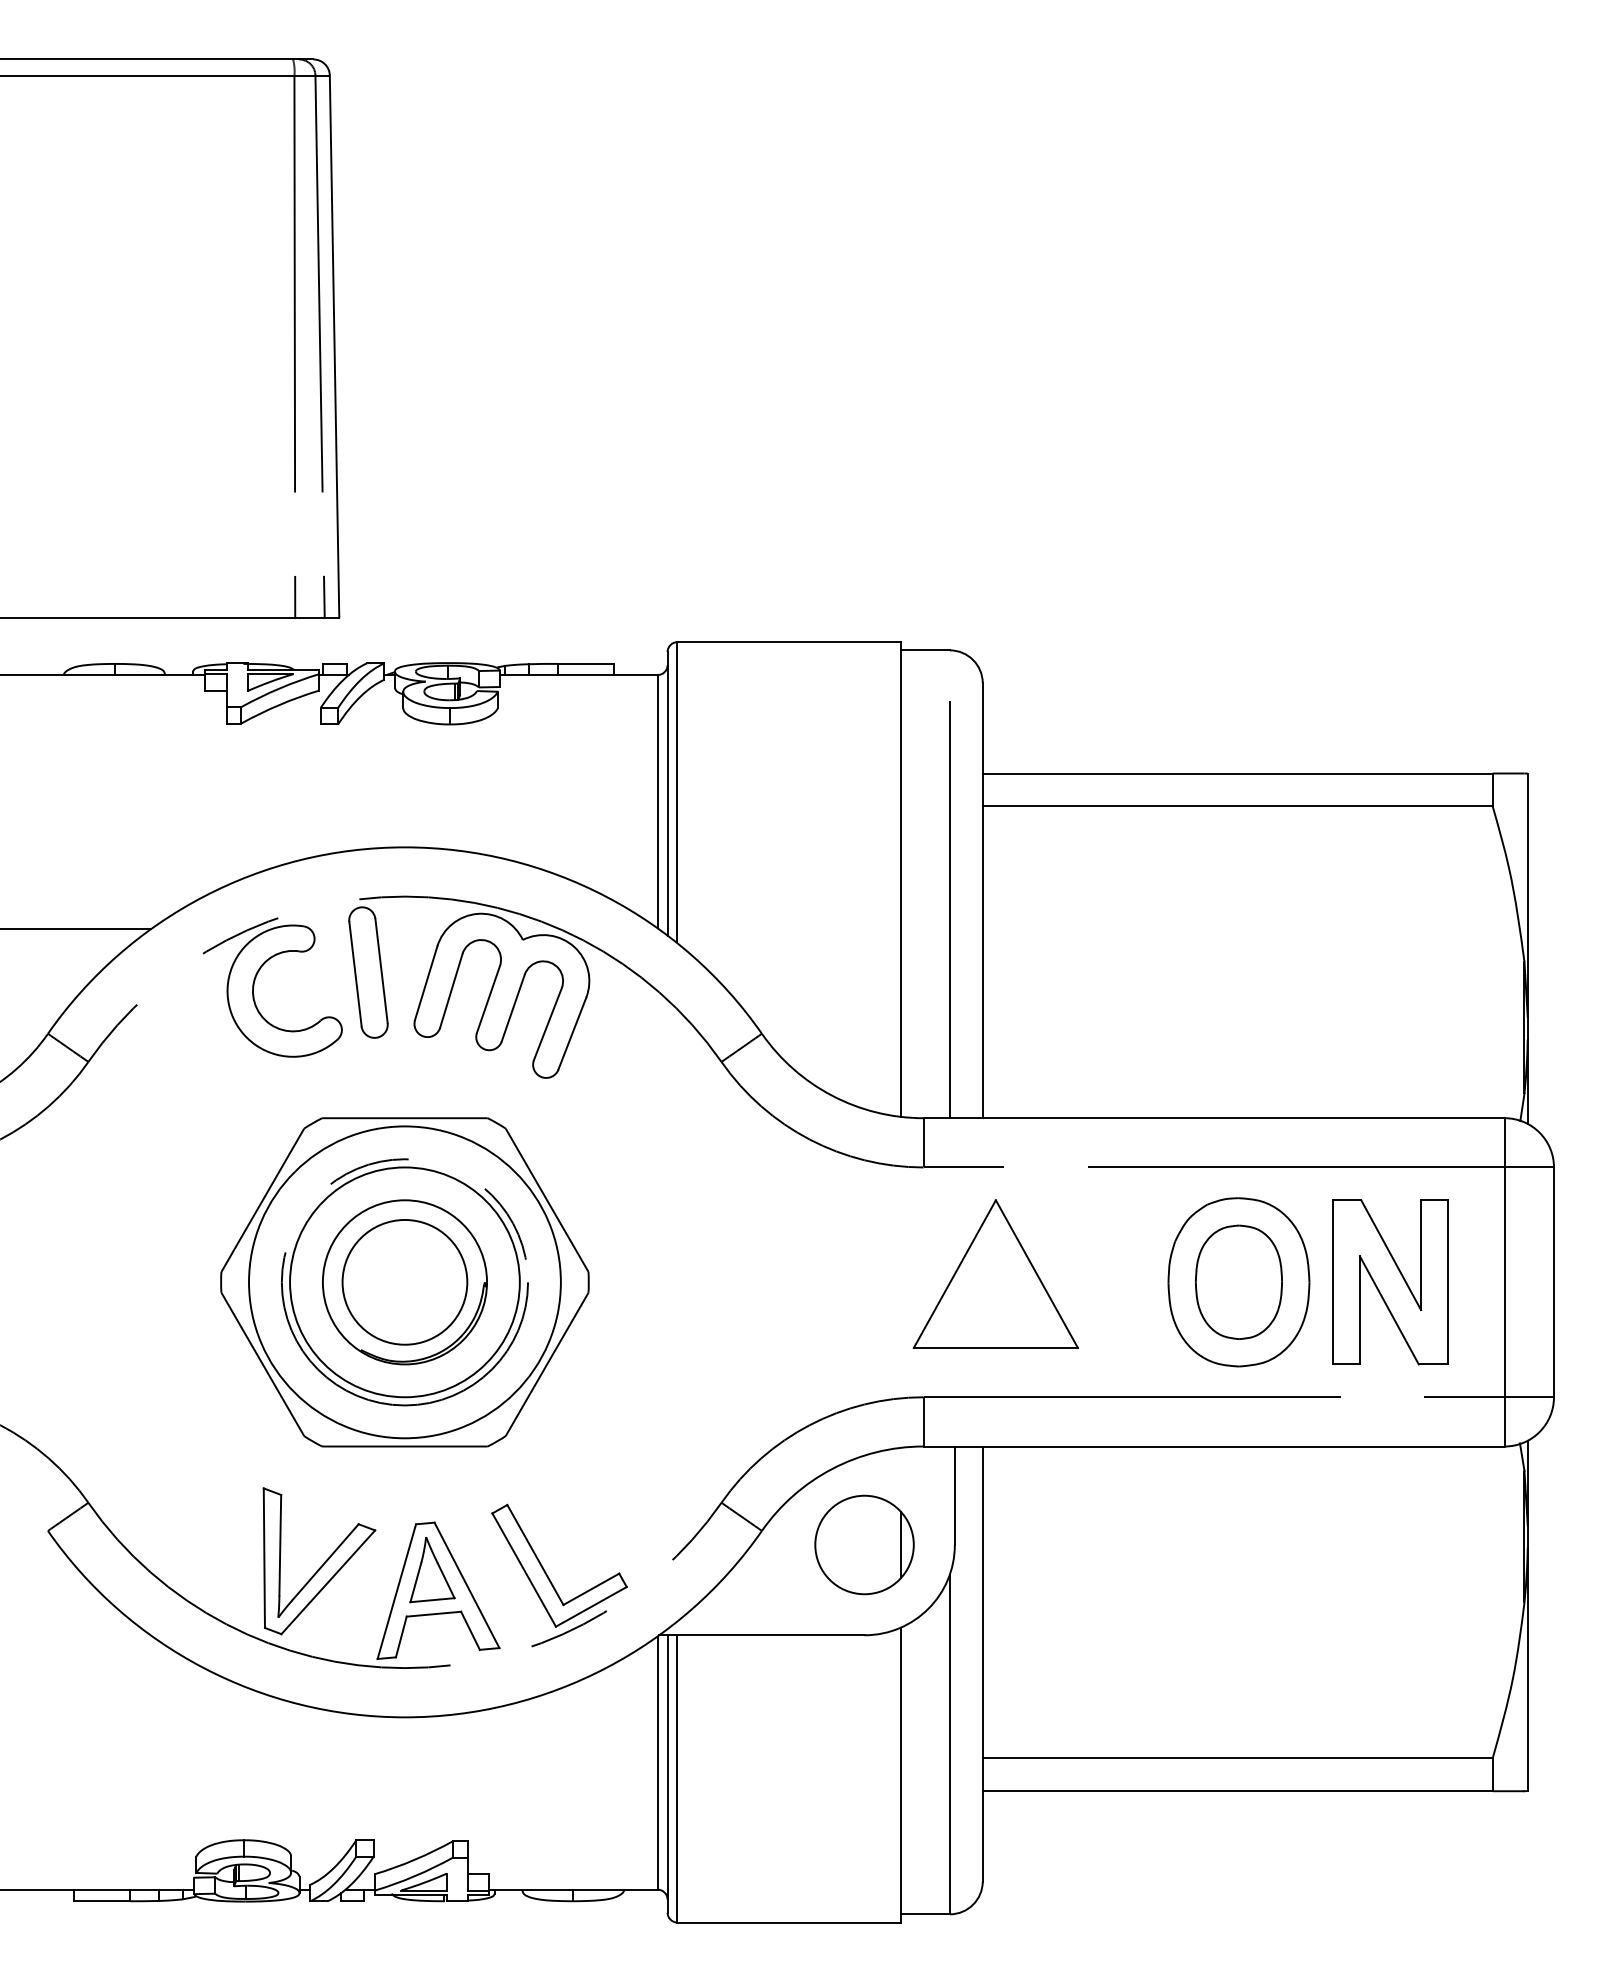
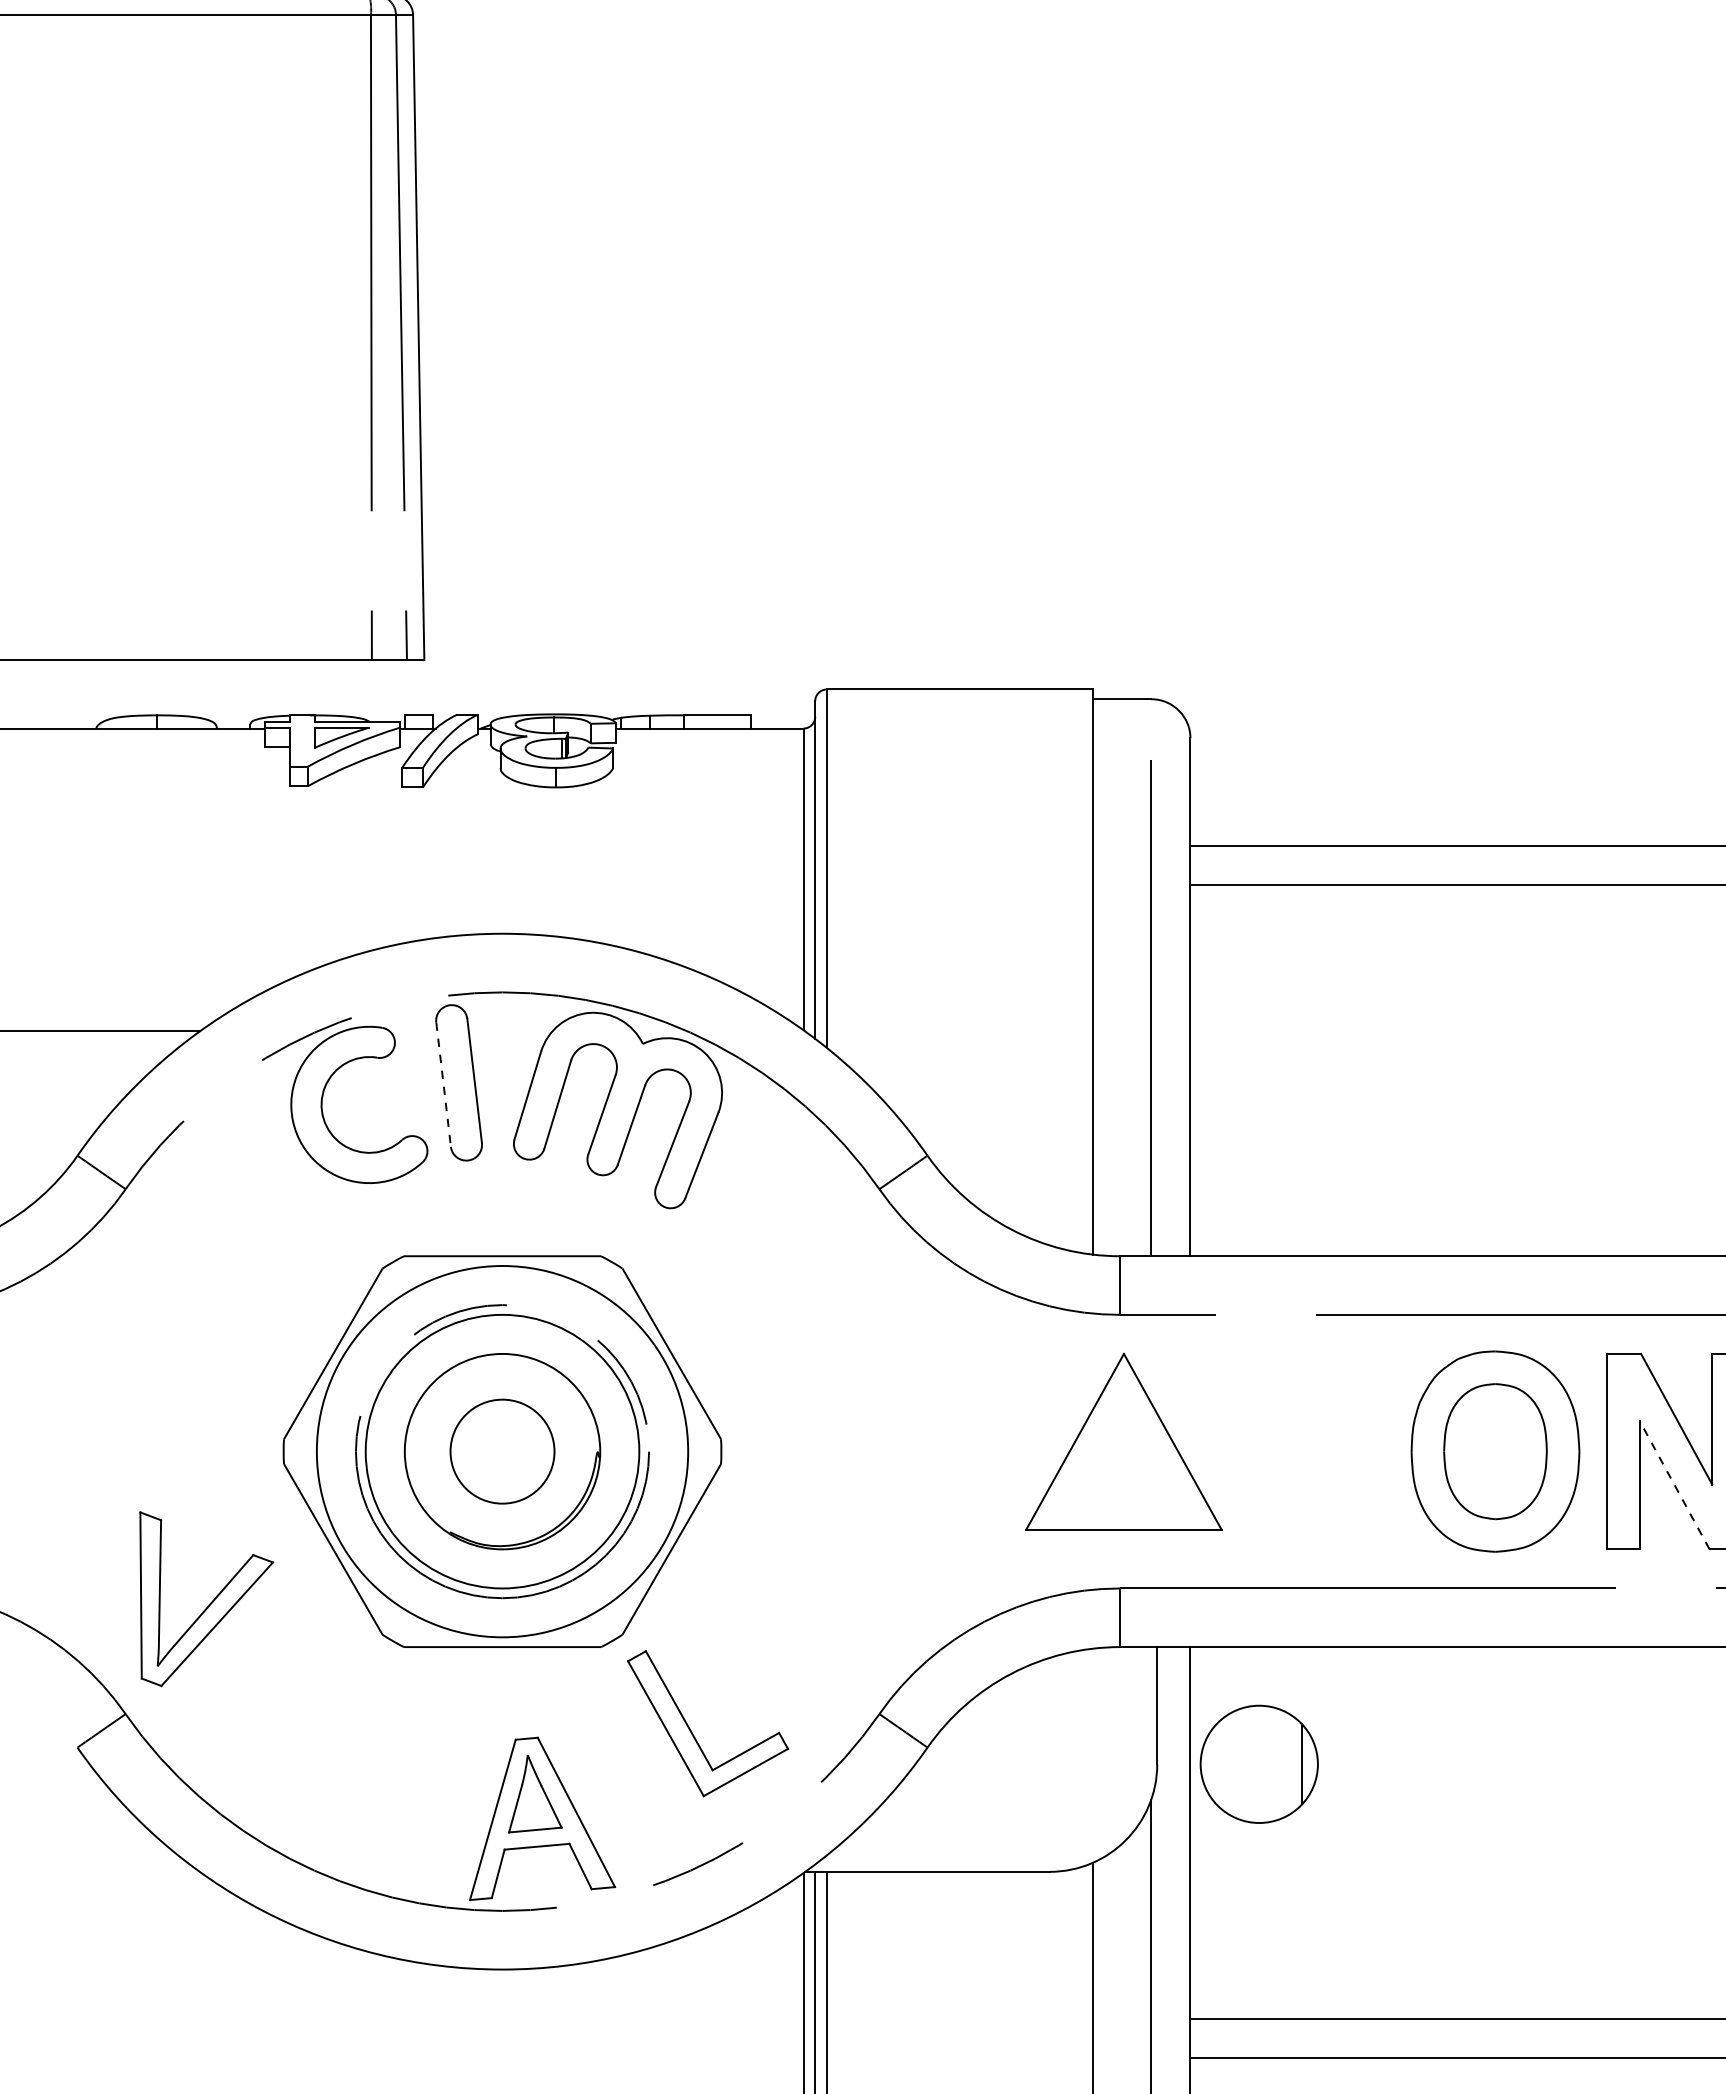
line: (355, 974) -> (443, 1085), solid -> dashed
part: (995, 1273) -> (1123, 1441), moved
circle: (404, 1281) -> (501, 1450), size x0.7
line: (1389, 1309) -> (1674, 1483), solid -> dashed
part: (864, 1544) -> (1259, 1763), moved
part: (319, 1561) -> (206, 1599), moved
part: (546, 1572) -> (692, 1731), moved

